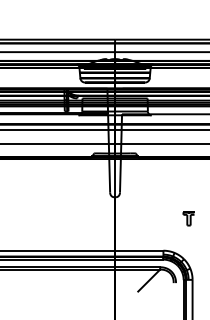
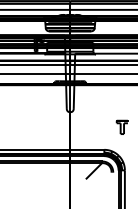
part: (188, 218) -> (122, 127), size x1.43

